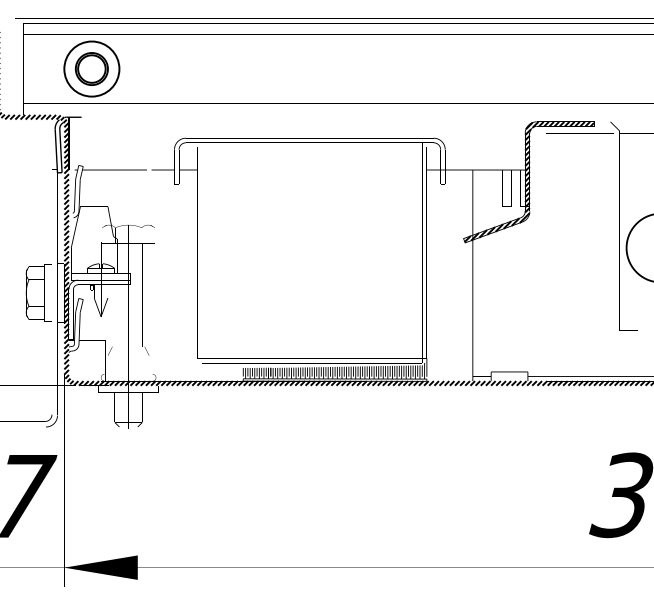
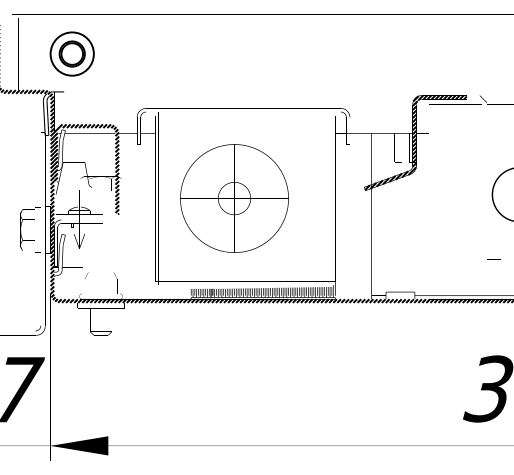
hatch: (109, 215) -> (86, 169), added
part: (298, 252) -> (234, 198), added

